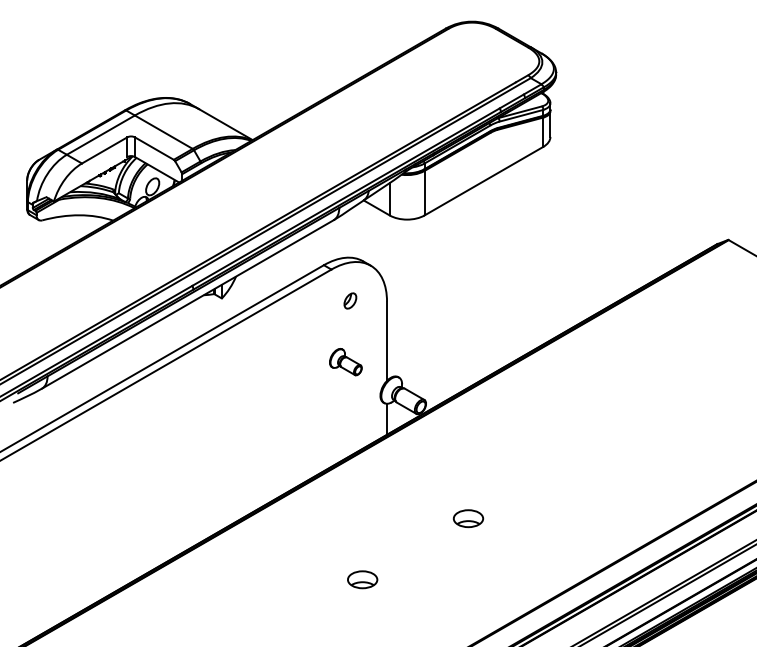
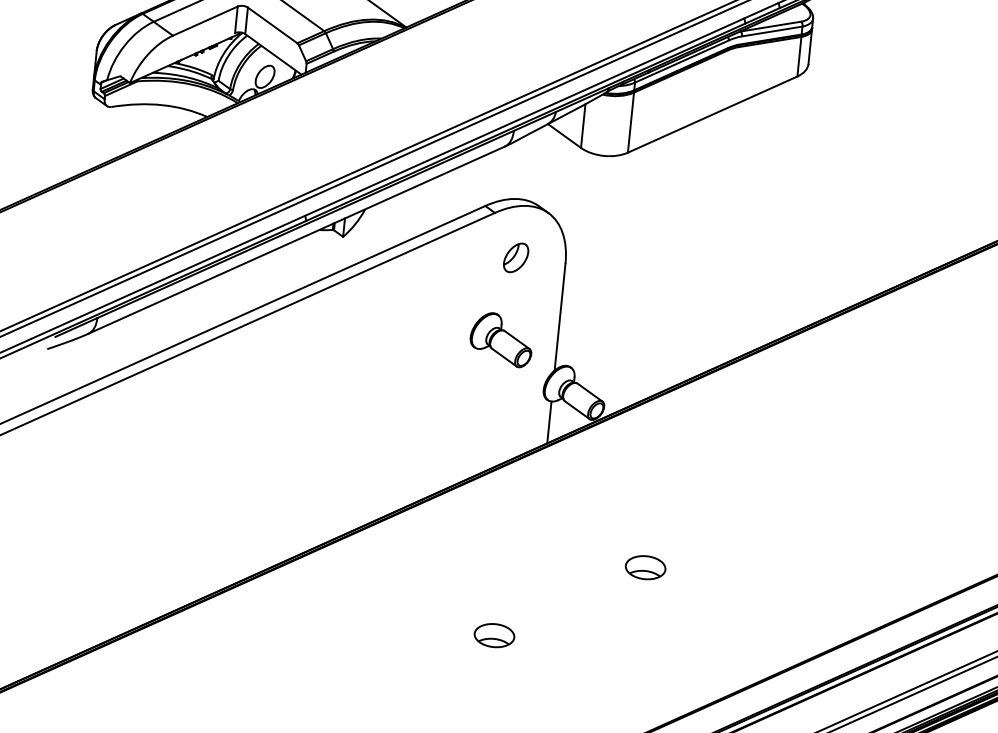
part: (350, 300) -> (516, 257), size x1.43
part: (345, 361) -> (501, 338), size x1.43

